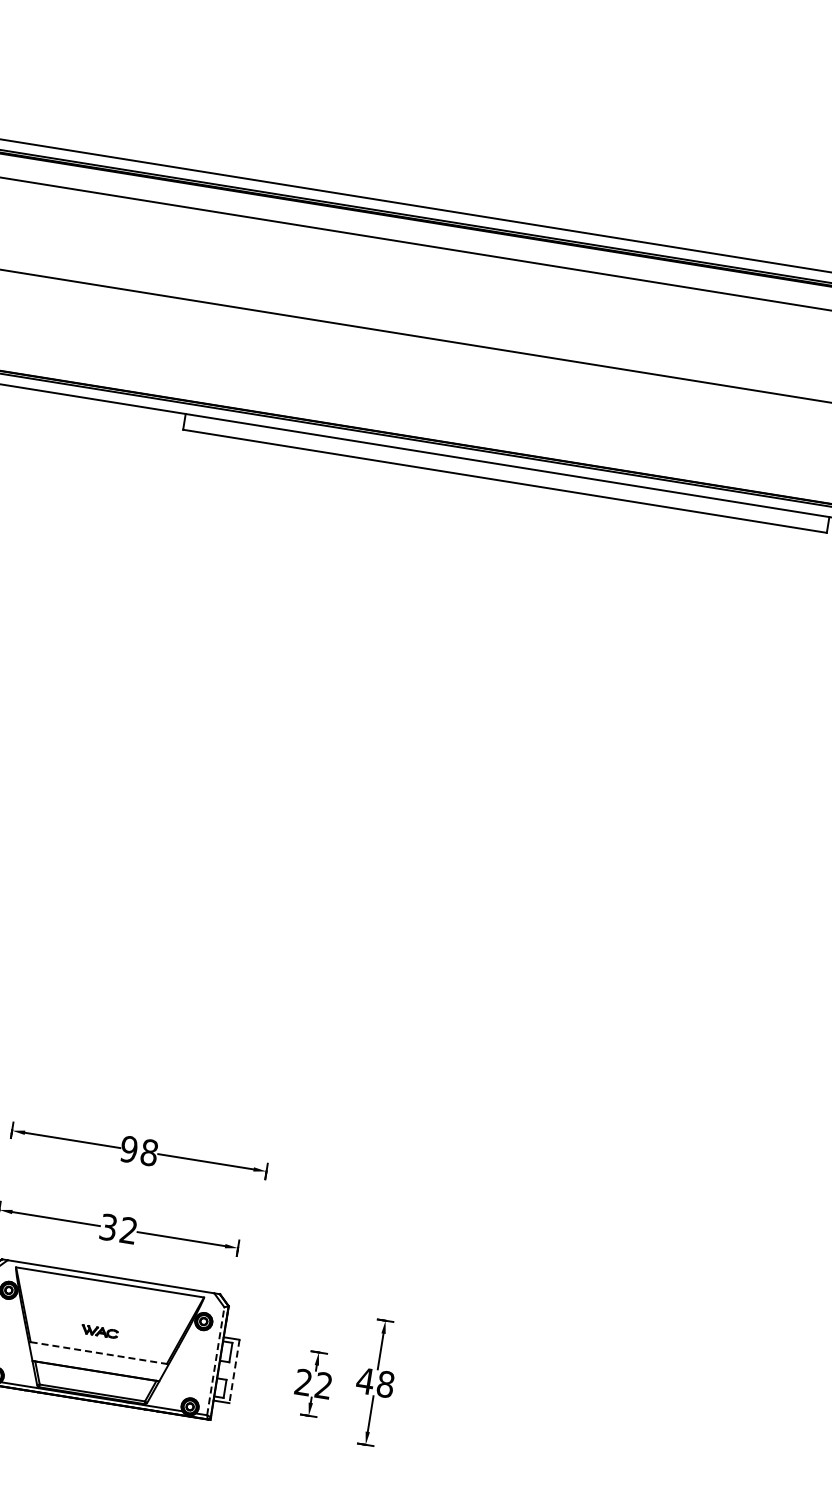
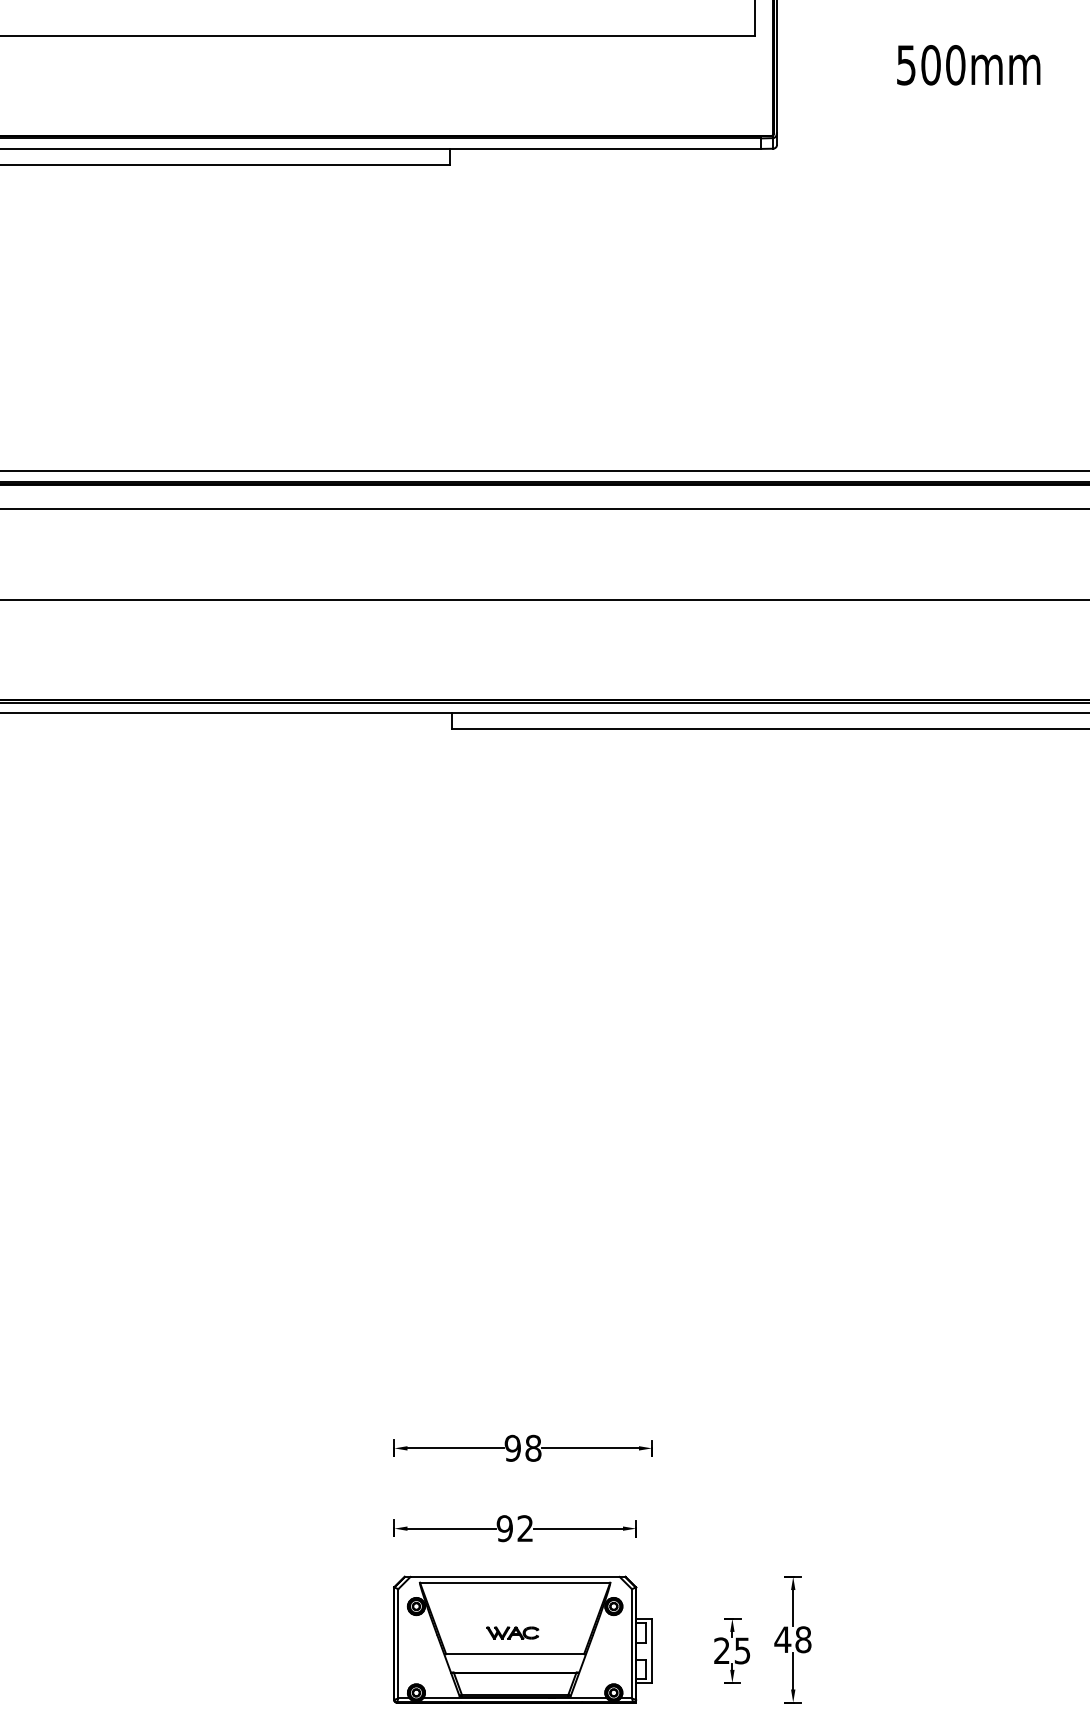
text: (108, 1227) -> (504, 1528), 32 -> 92
part: (99, 1331) -> (512, 1632), size x1.43
line: (99, 1353) -> (515, 1654), dashed -> solid
line: (215, 1360) -> (631, 1643), dashed -> solid
line: (234, 1372) -> (652, 1651), dashed -> solid
text: (323, 1385) -> (742, 1650), 22 -> 25

